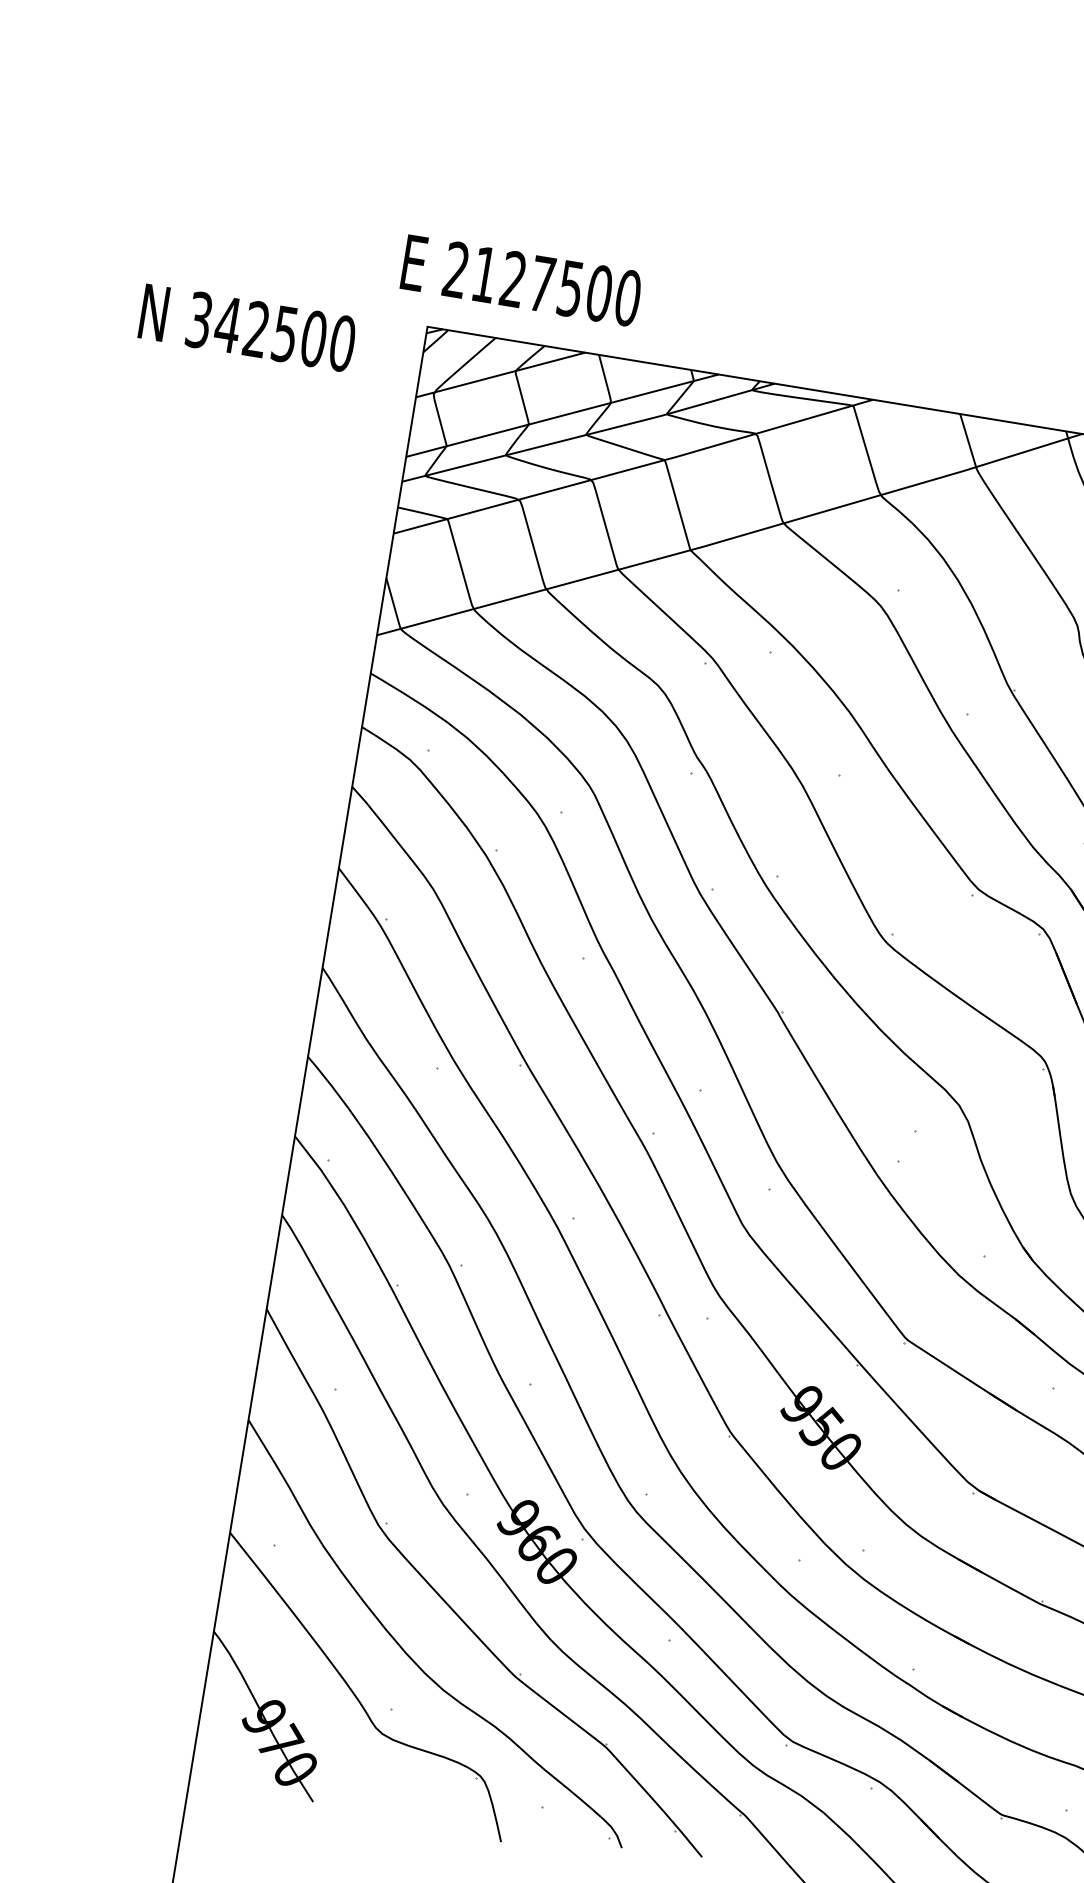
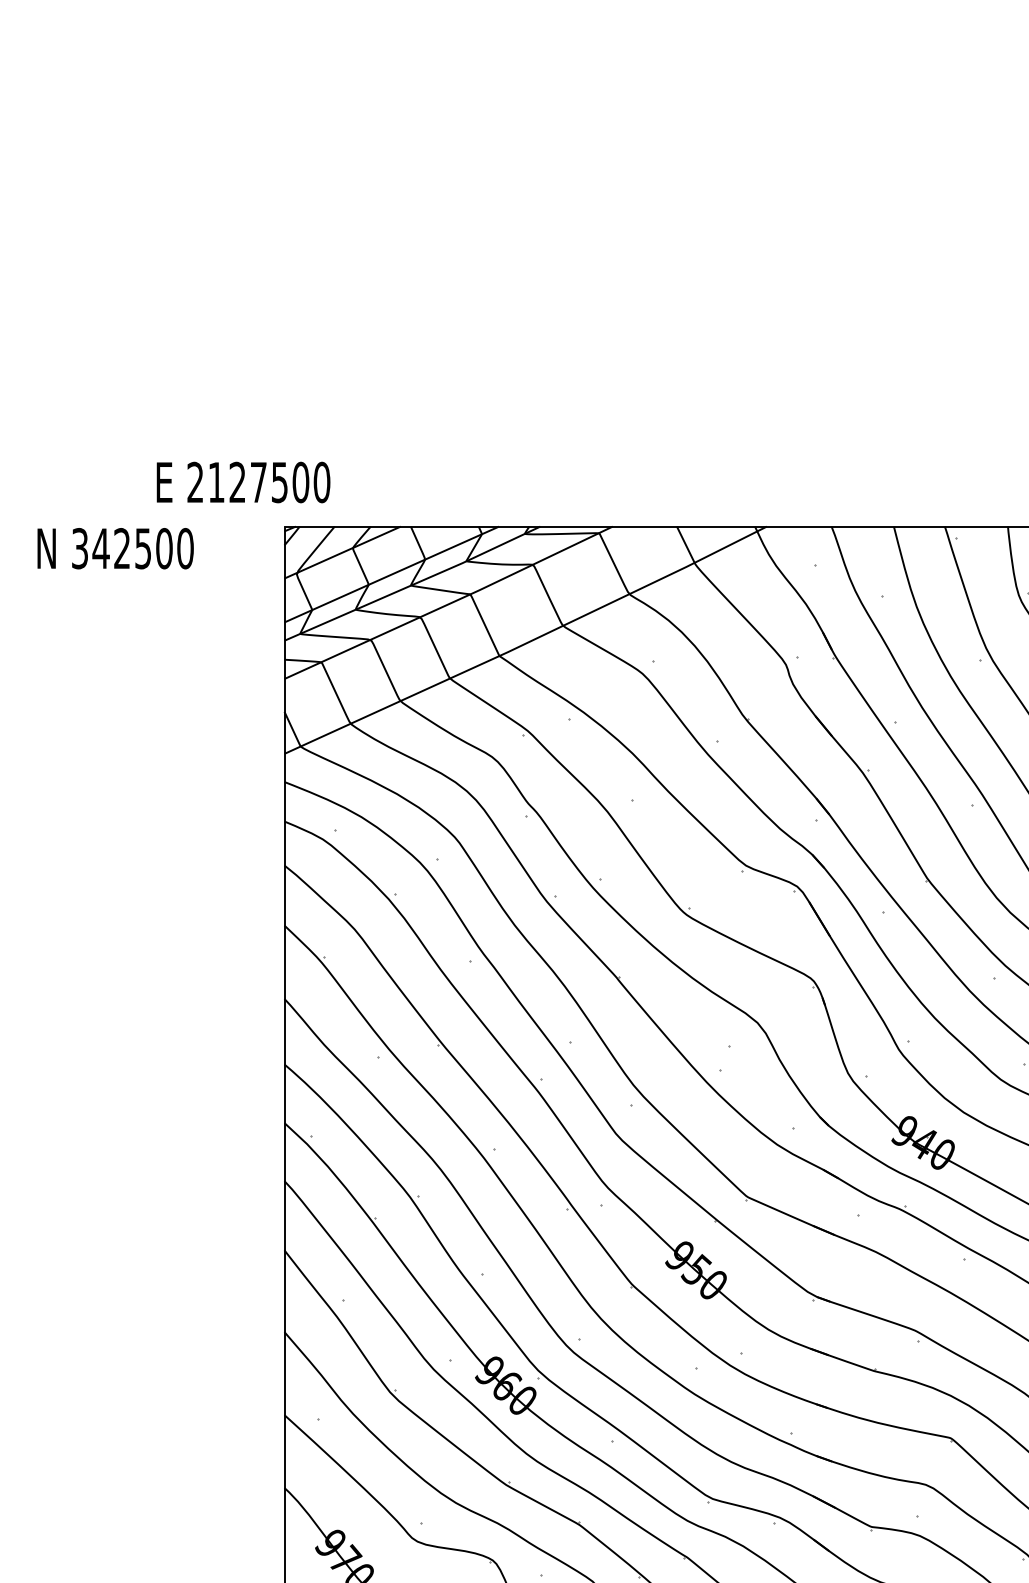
text: (521, 280) -> (243, 482), moved
text: (247, 327) -> (115, 548), moved

